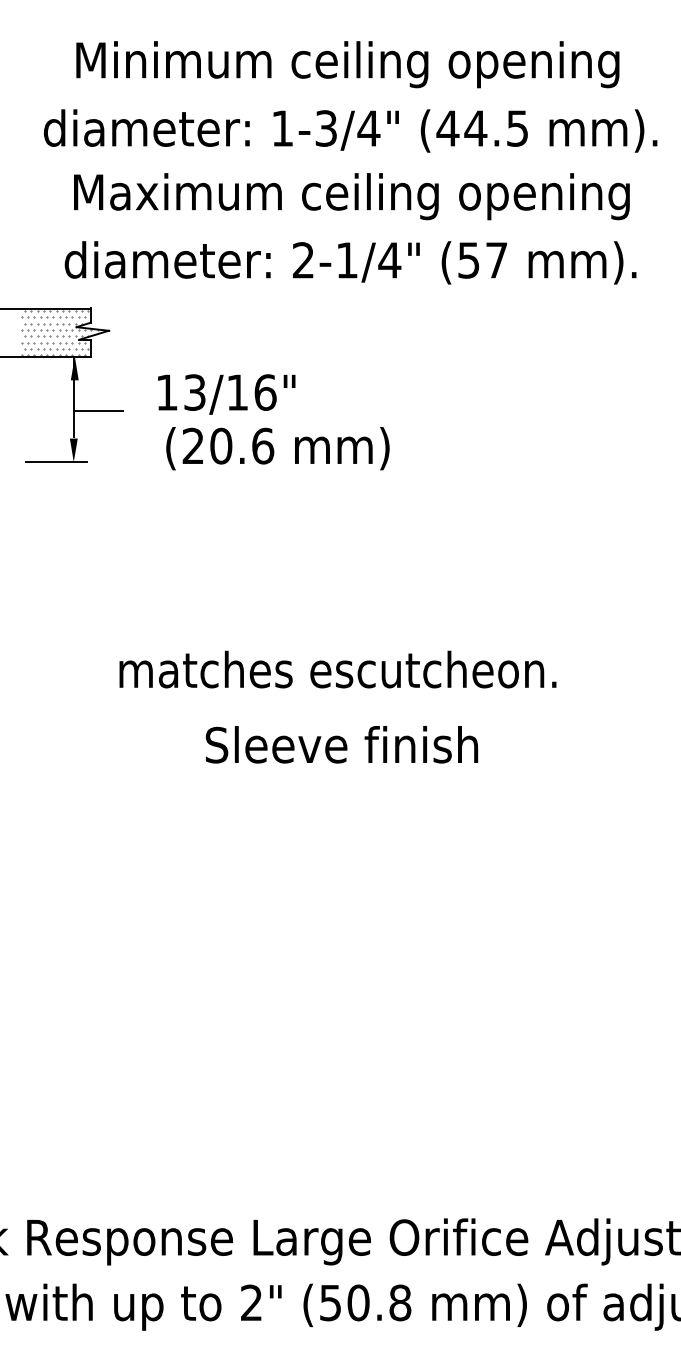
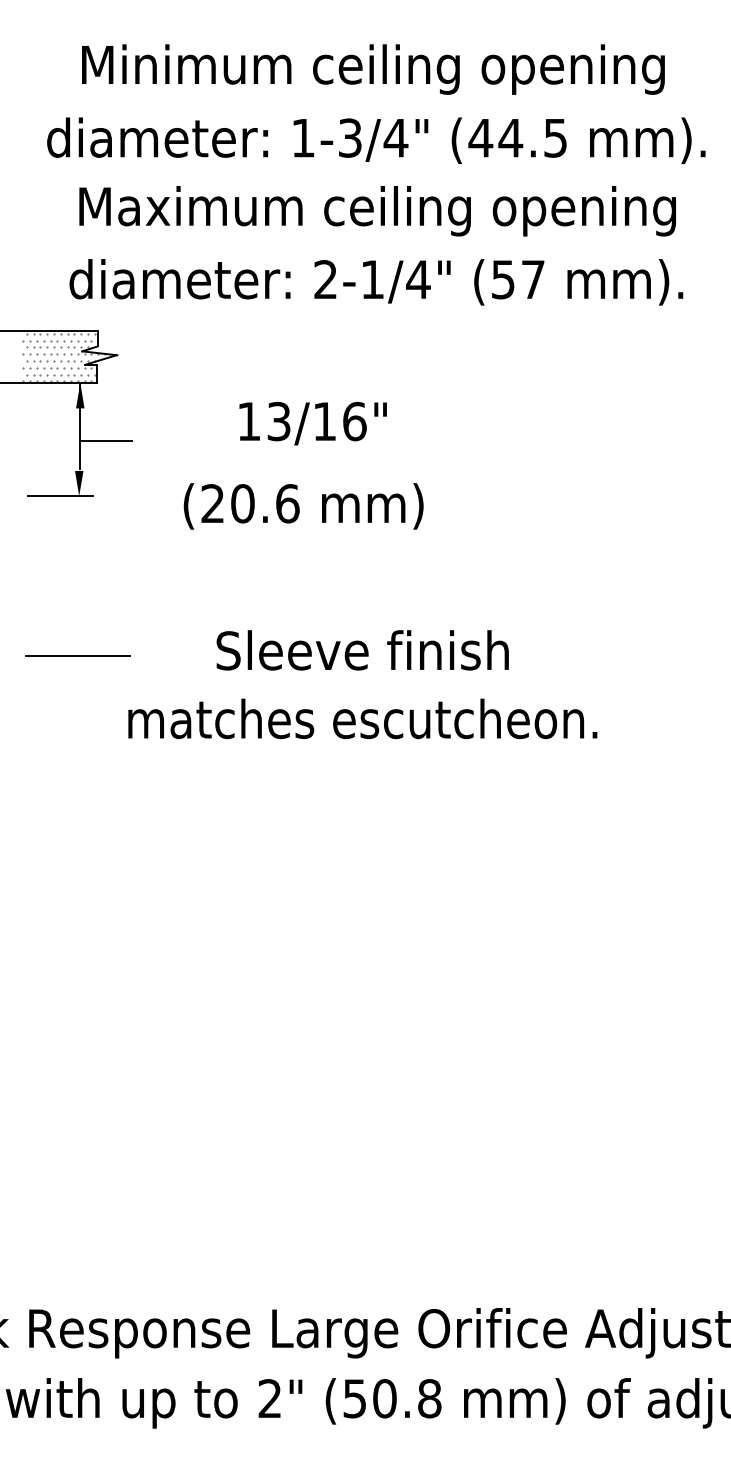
text: (226, 394) -> (312, 423), moved
text: (277, 448) -> (303, 506), moved
line: (72, 610) -> (77, 655), added
text: (341, 744) -> (362, 650), moved

